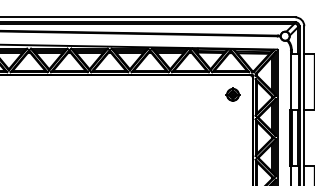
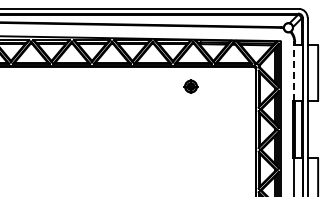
line: (291, 80) -> (294, 72), solid -> dashed
part: (232, 94) -> (190, 86), moved

